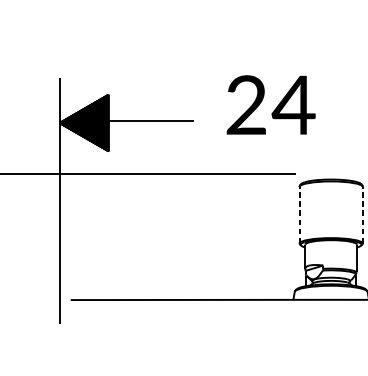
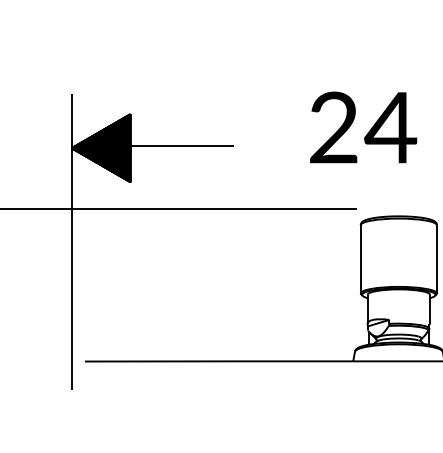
text: (271, 105) -> (363, 127), moved
line: (299, 214) -> (360, 258), dashed -> solid
line: (362, 214) -> (436, 258), dashed -> solid

